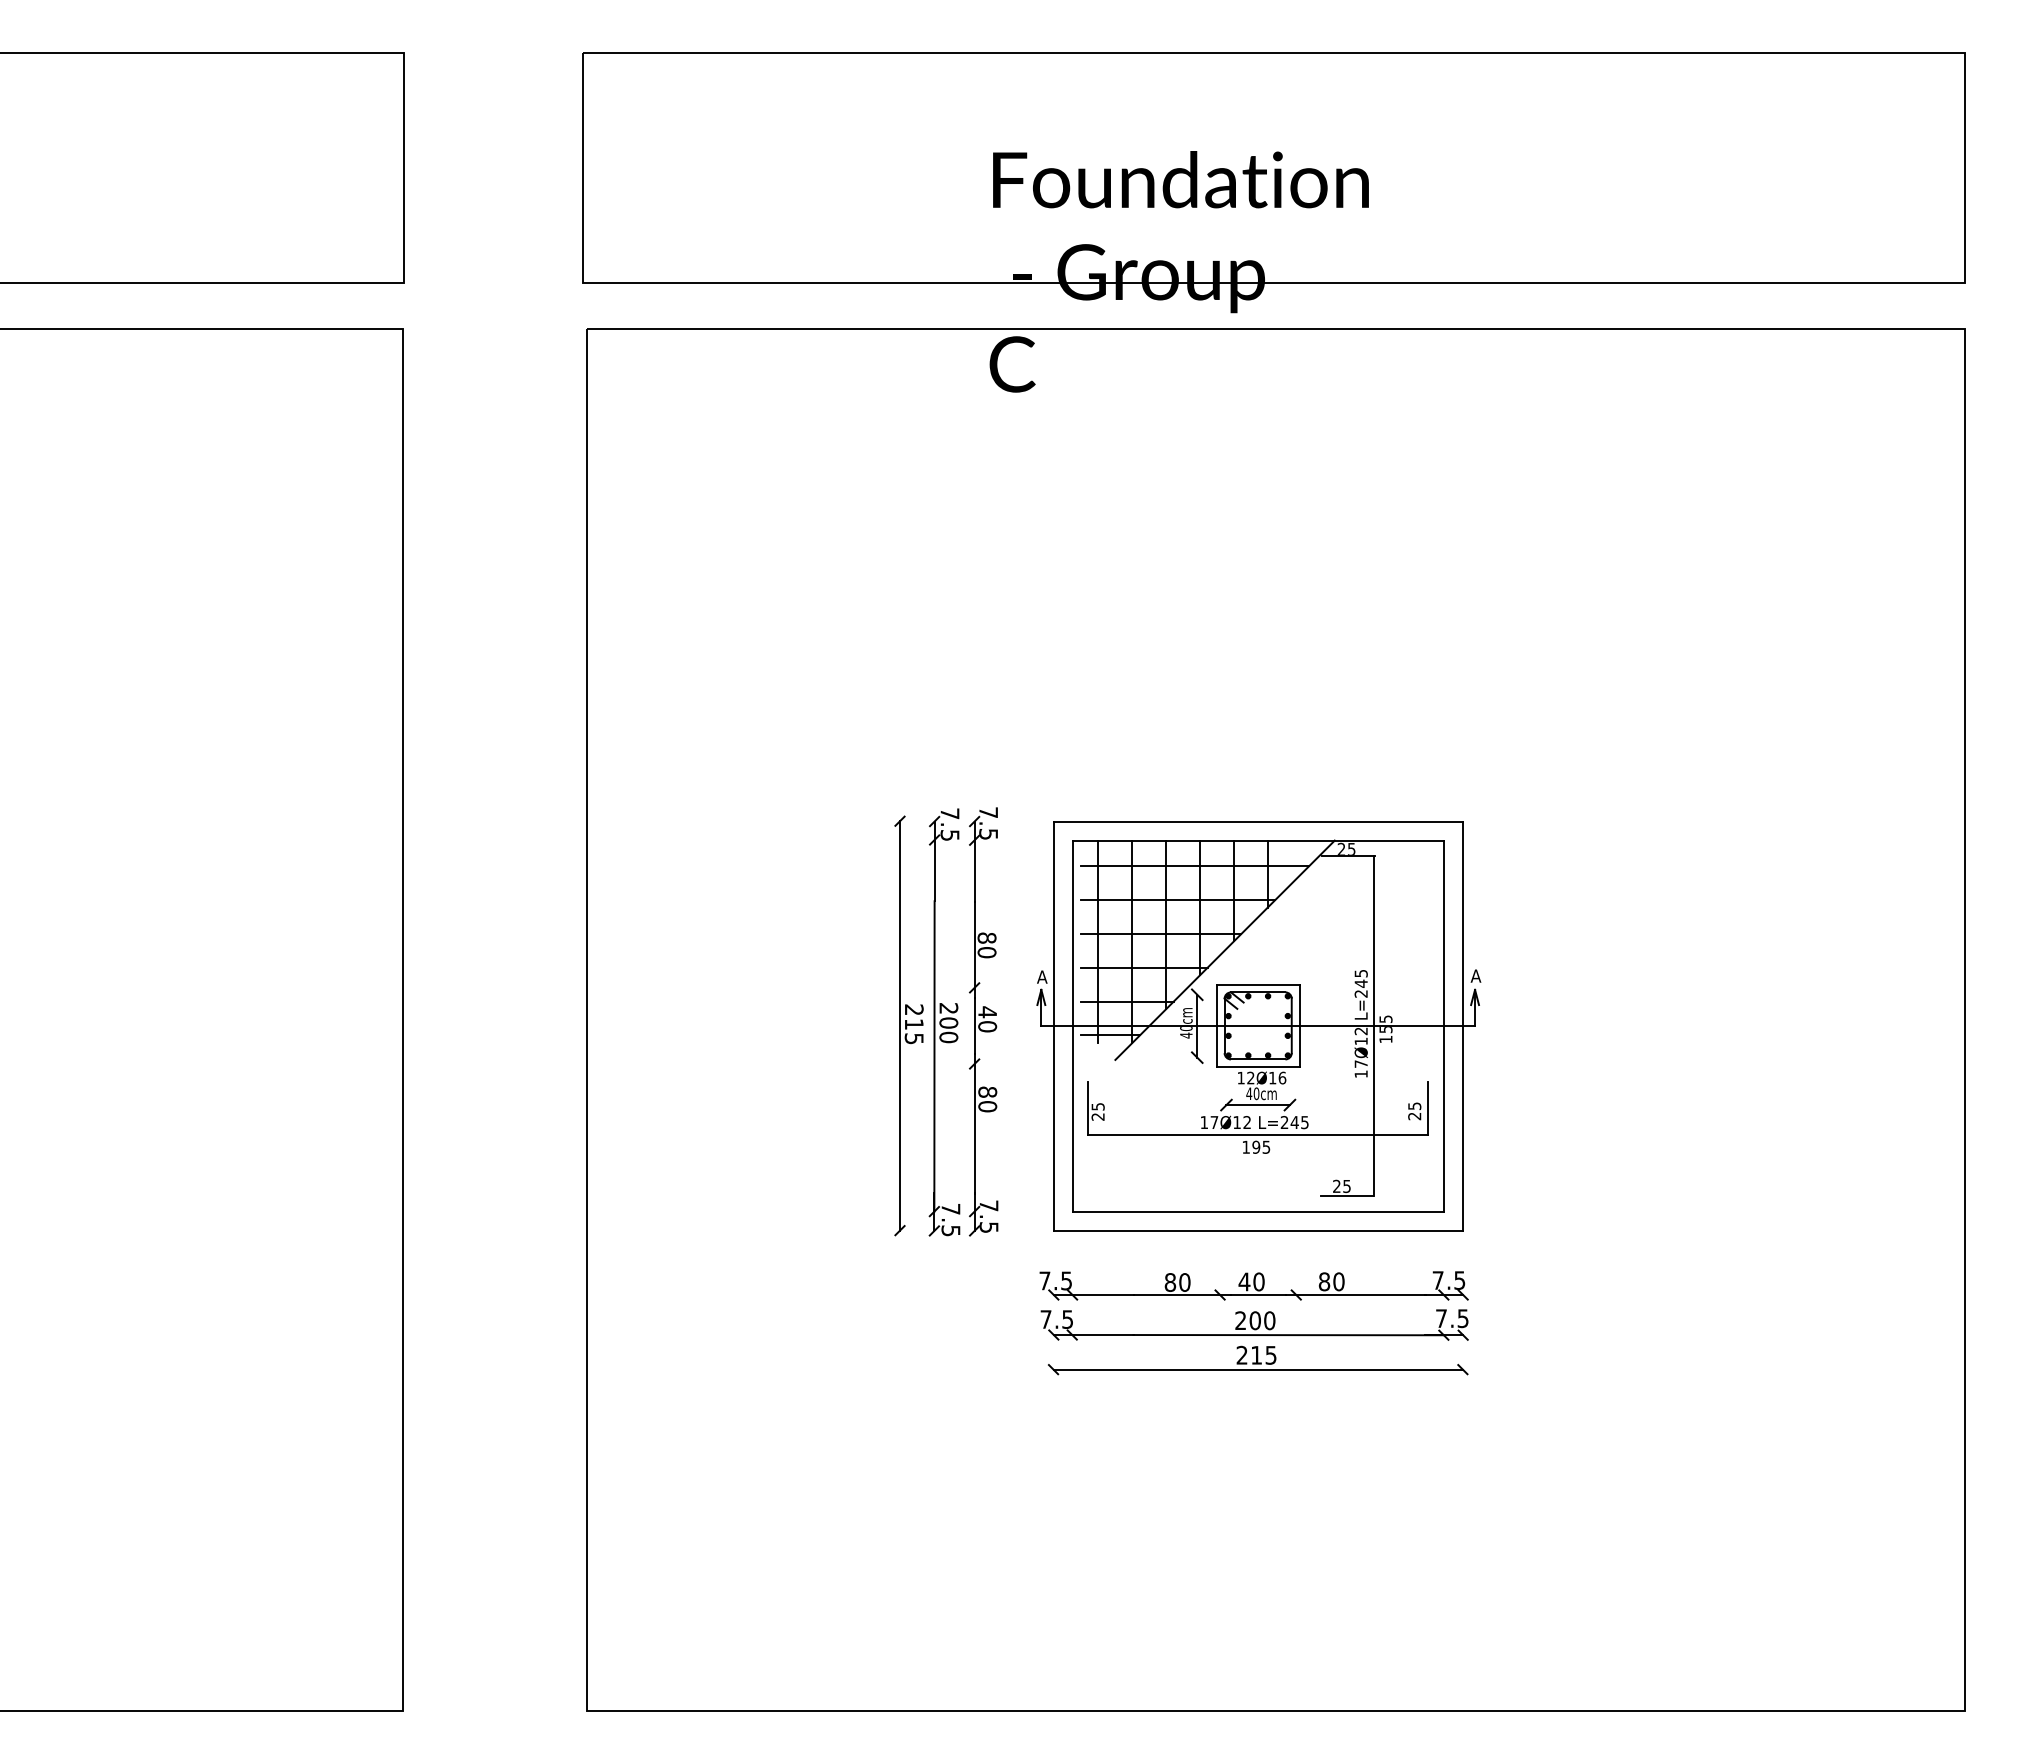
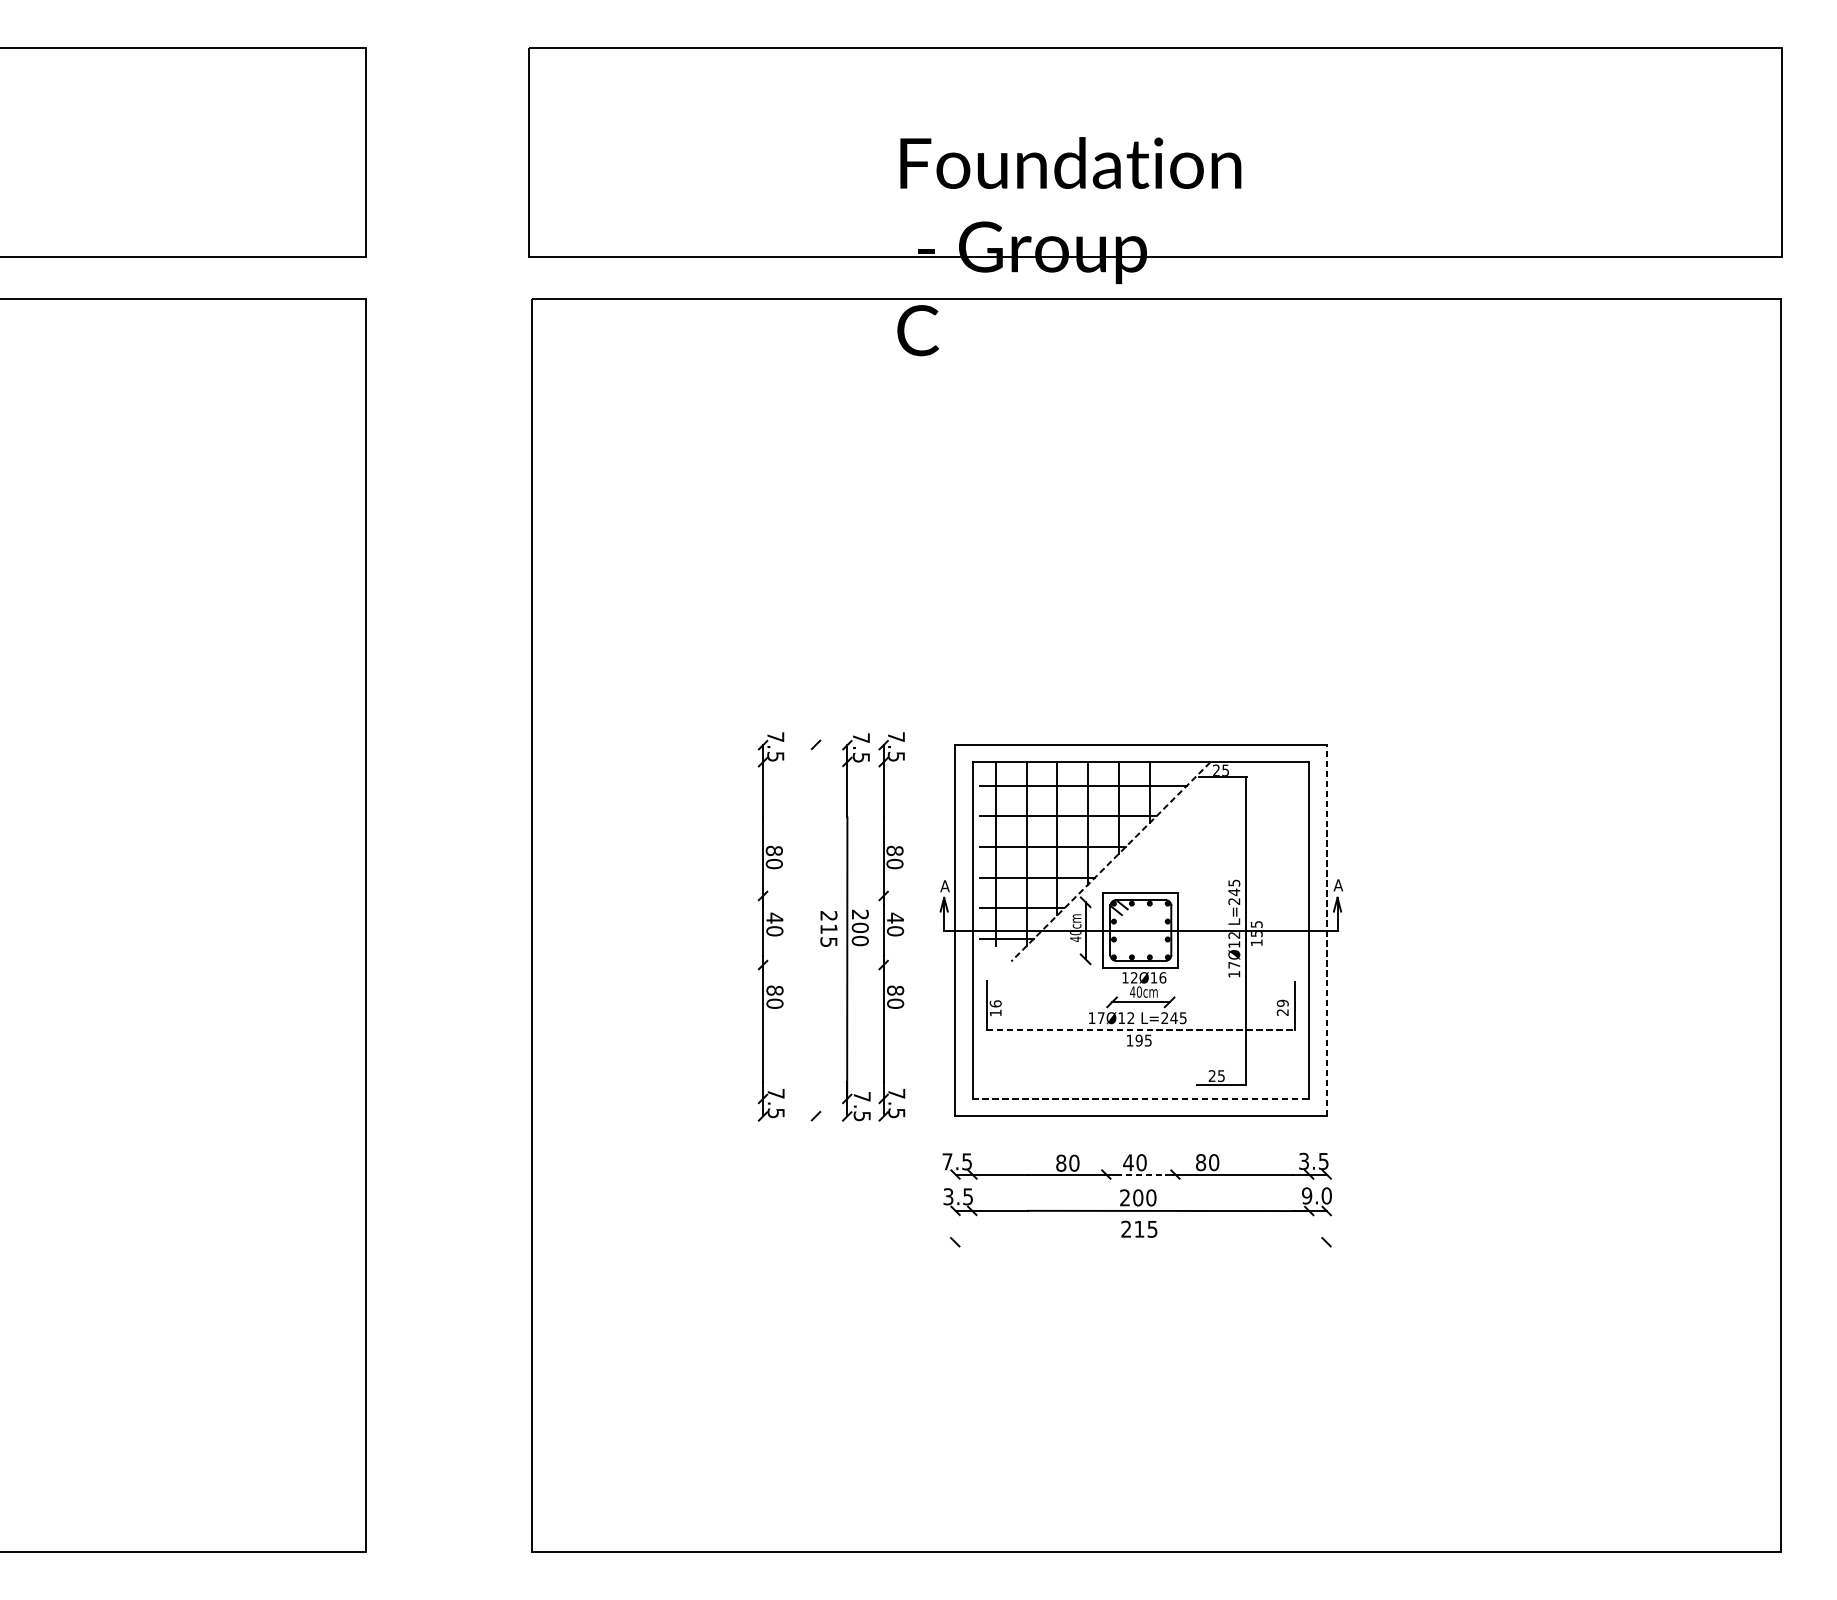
line: (1224, 950) -> (1110, 862), solid -> dashed
part: (850, 1021) -> (771, 926), added
line: (900, 1025) -> (816, 930), removed
line: (1462, 1026) -> (1326, 931), solid -> dashed
text: (1414, 1106) -> (1282, 1003), 25 -> 29
text: (1097, 1111) -> (995, 1008), 25 -> 16
line: (1258, 1135) -> (1141, 1029), solid -> dashed
line: (1258, 1211) -> (1141, 1098), solid -> dashed
text: (1437, 1280) -> (1303, 1161), 7.5 -> 3.5
line: (1258, 1295) -> (1141, 1175), solid -> dashed
text: (1451, 1318) -> (1316, 1195), 7.5 -> 9.0
text: (1045, 1319) -> (947, 1196), 7.5 -> 3.5
line: (1257, 1369) -> (1140, 1242), removed

